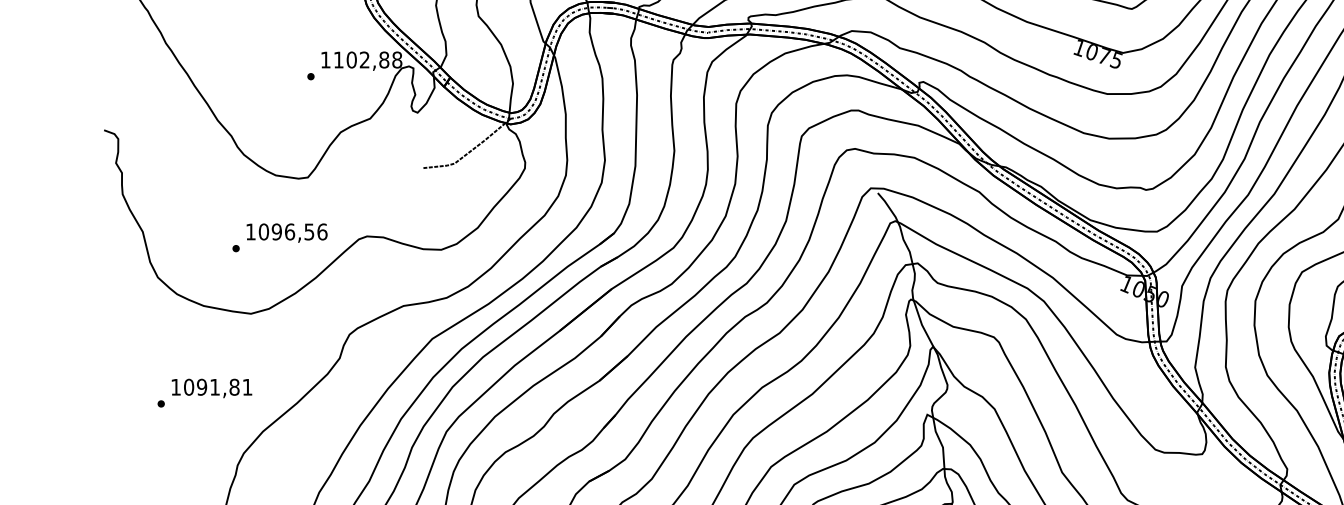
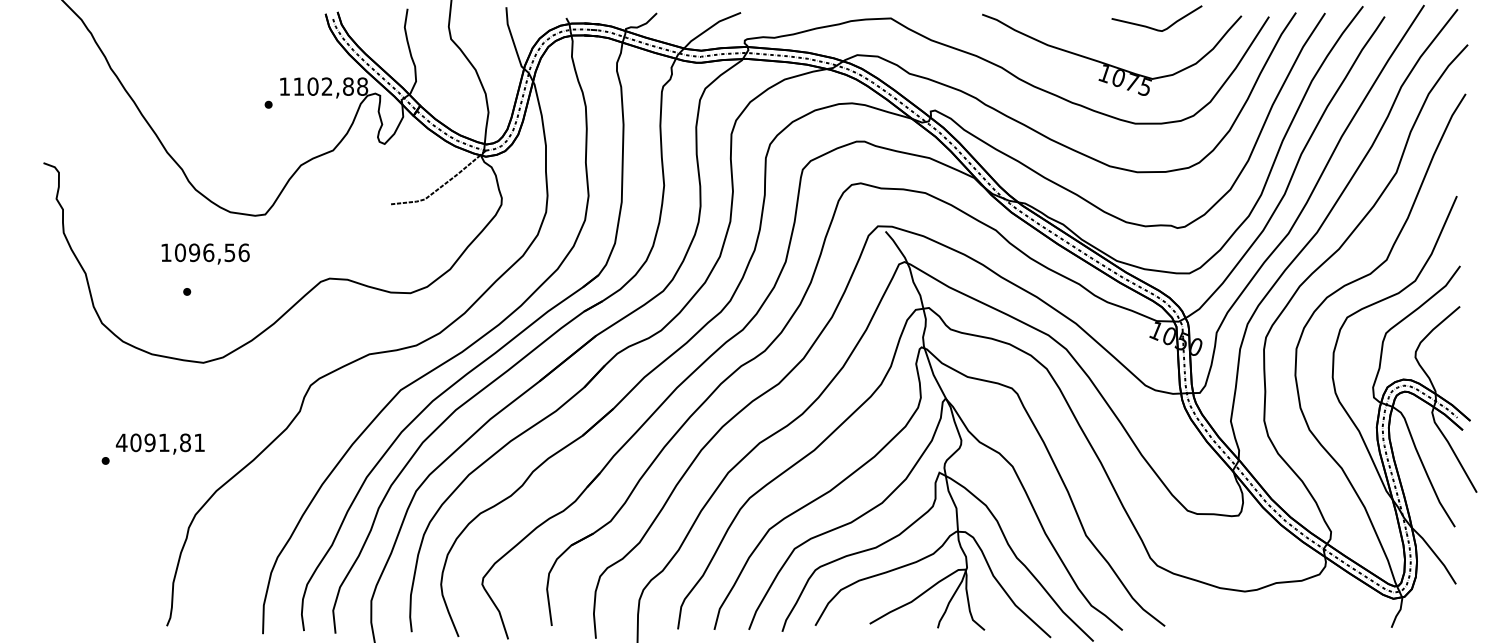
text: (286, 232) -> (205, 253), moved
text: (175, 386) -> (121, 442), 1091,81 -> 4091,81

